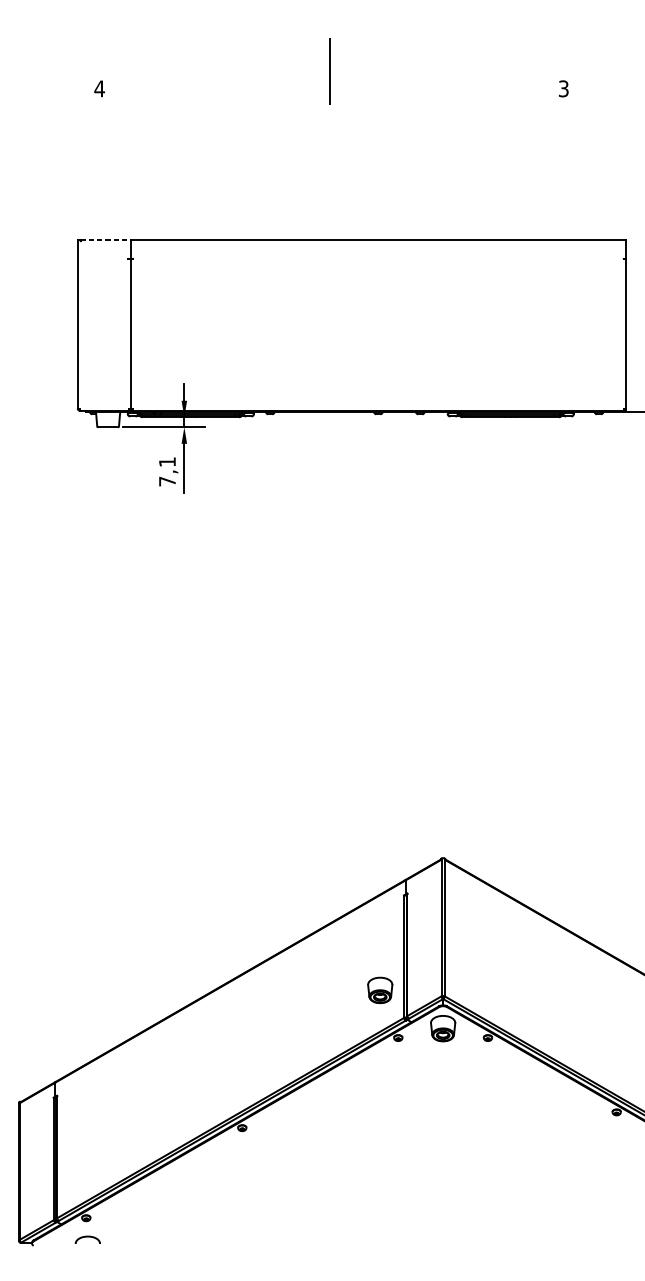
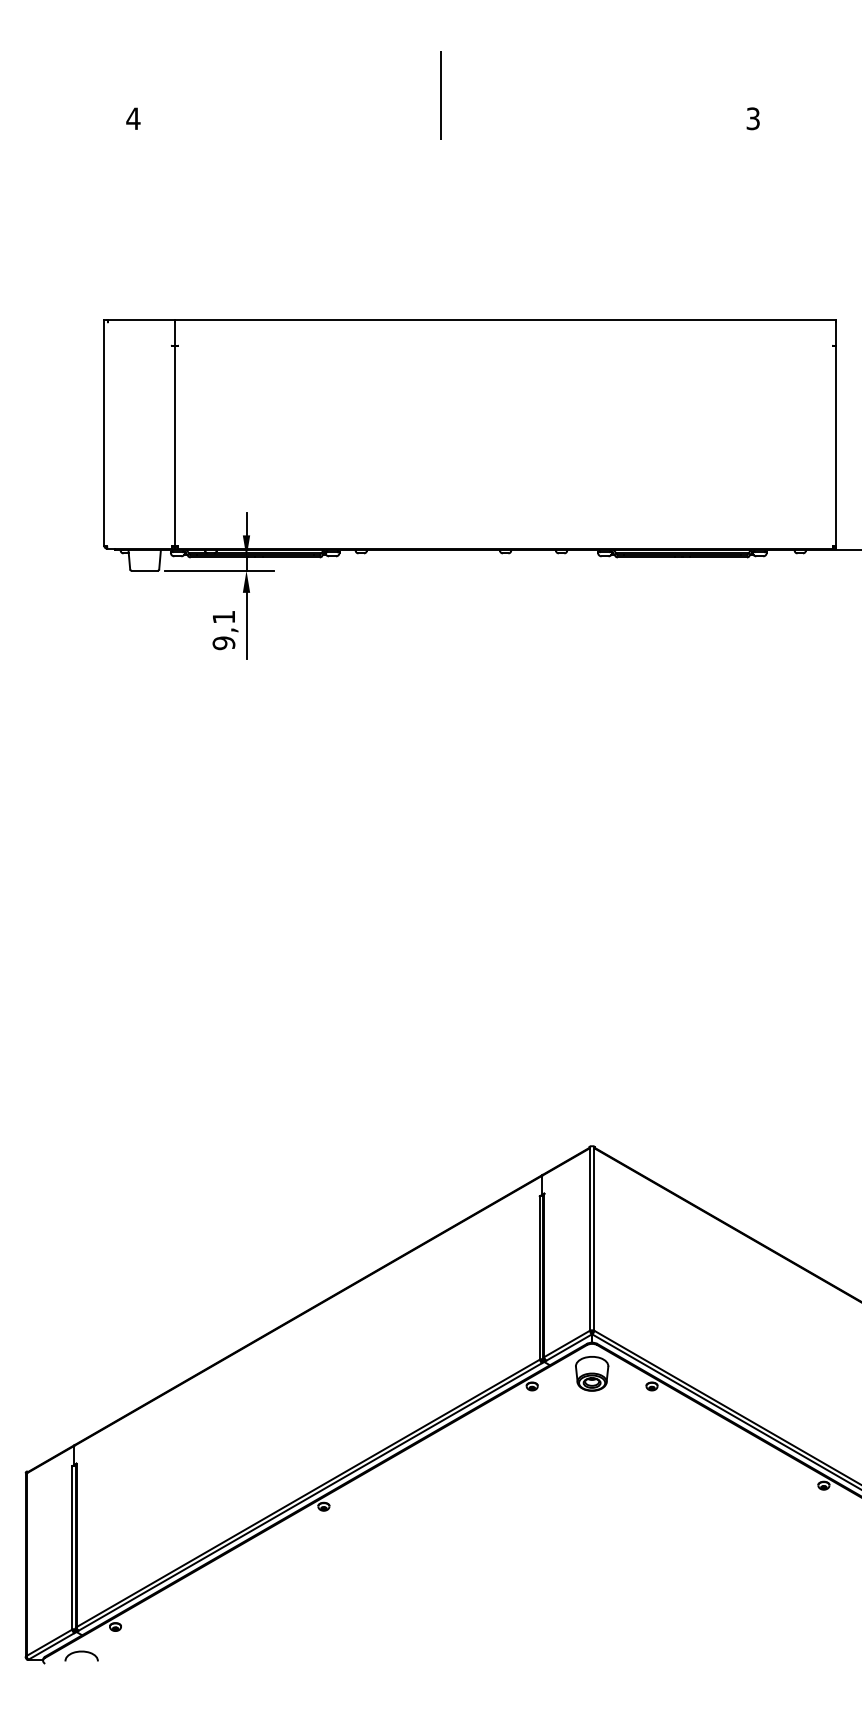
line: (105, 239) -> (141, 320), dashed -> solid
text: (167, 481) -> (223, 643), 7,1 -> 9,1
part: (380, 990) -> (508, 1322), removed
curve: (87, 1237) -> (81, 1652), moved

